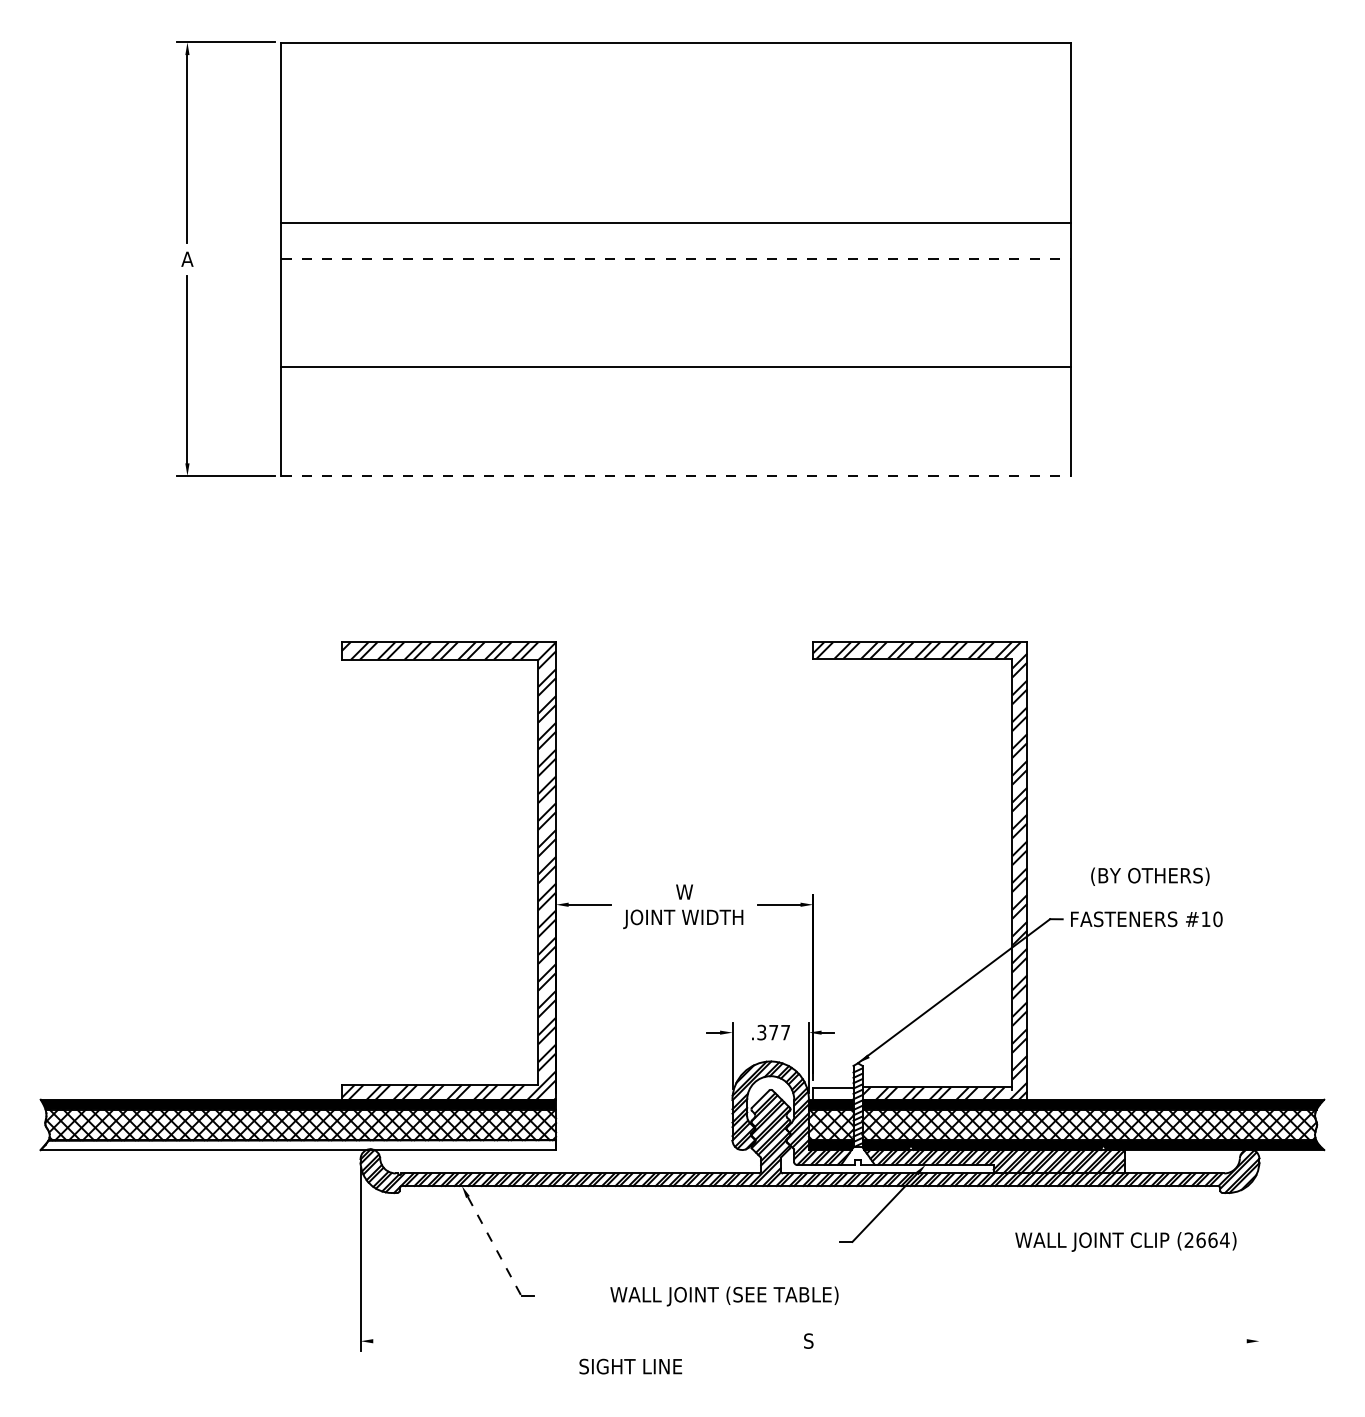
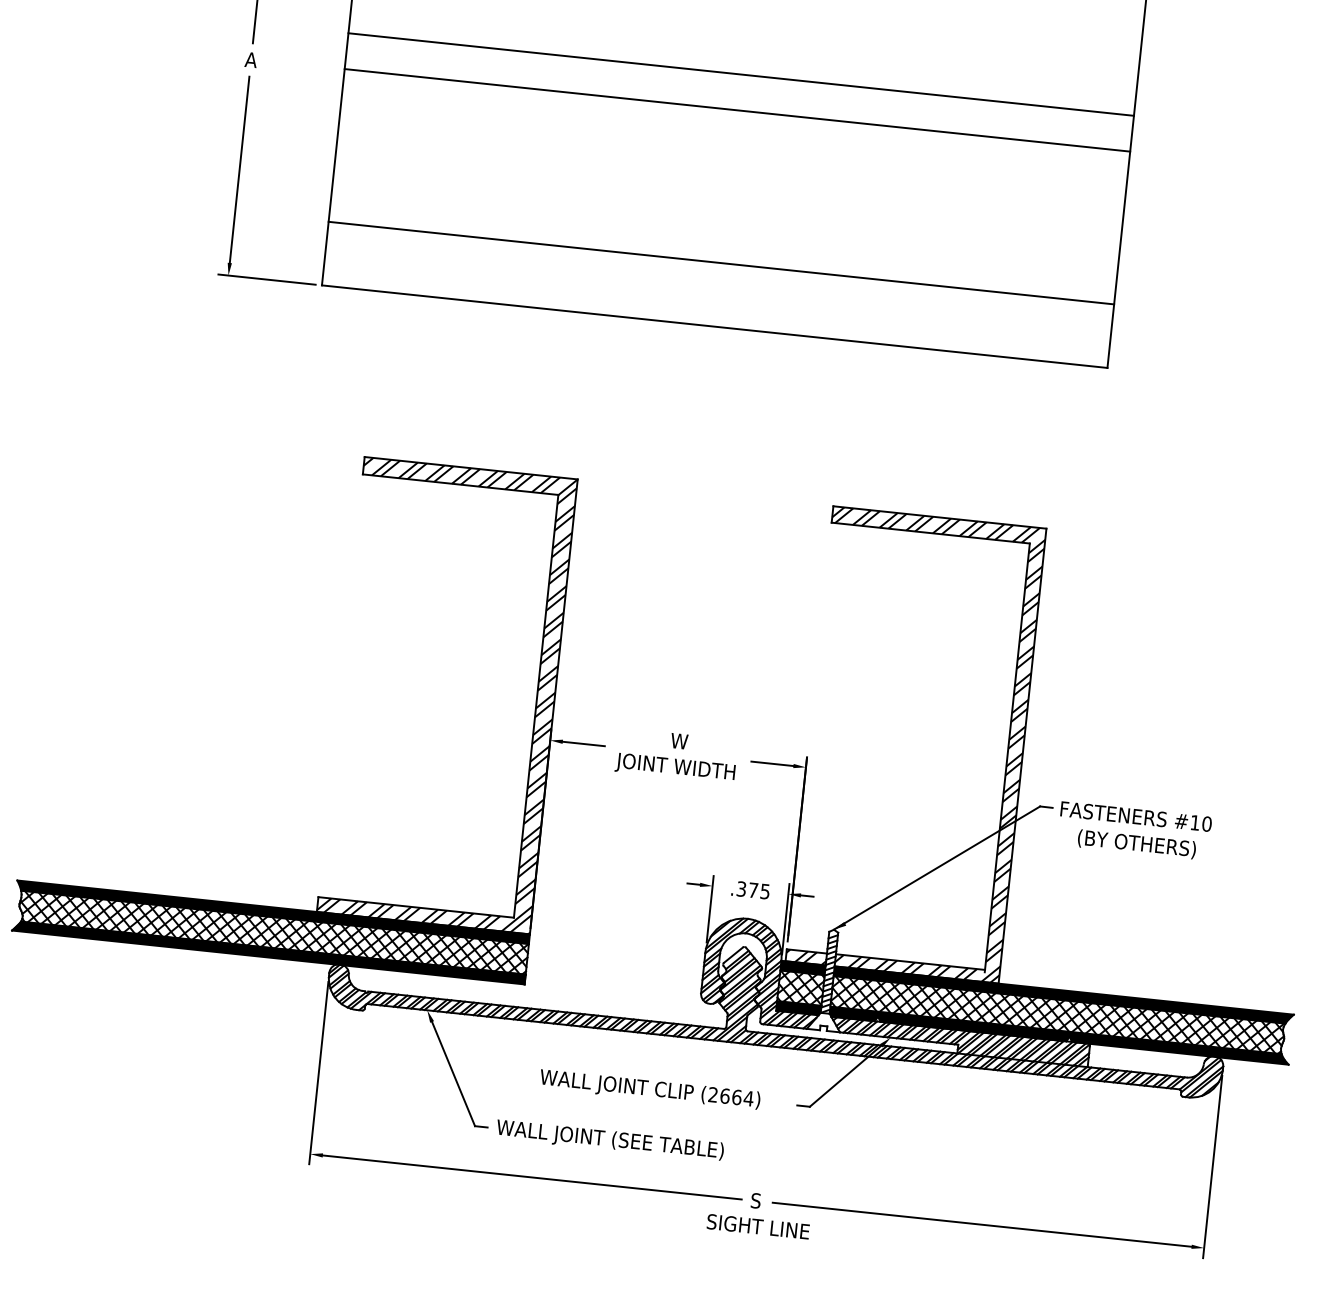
line: (676, 258) -> (737, 110), dashed -> solid
line: (676, 367) -> (721, 263), moved
line: (676, 476) -> (714, 327), dashed -> solid
text: (1150, 876) -> (1137, 844), moved
text: (785, 1032) -> (765, 891), .377 -> .375
hatch: (833, 1093) -> (806, 957), added
fill: (298, 1145) -> (268, 952), added
text: (1125, 1241) -> (649, 1089), moved
line: (494, 1247) -> (453, 1074), dashed -> solid
line: (1259, 1259) -> (1212, 1166), added
text: (724, 1296) -> (610, 1140), moved
line: (583, 1341) -> (531, 1177), added
line: (1035, 1341) -> (981, 1224), added
text: (630, 1366) -> (758, 1226), moved

